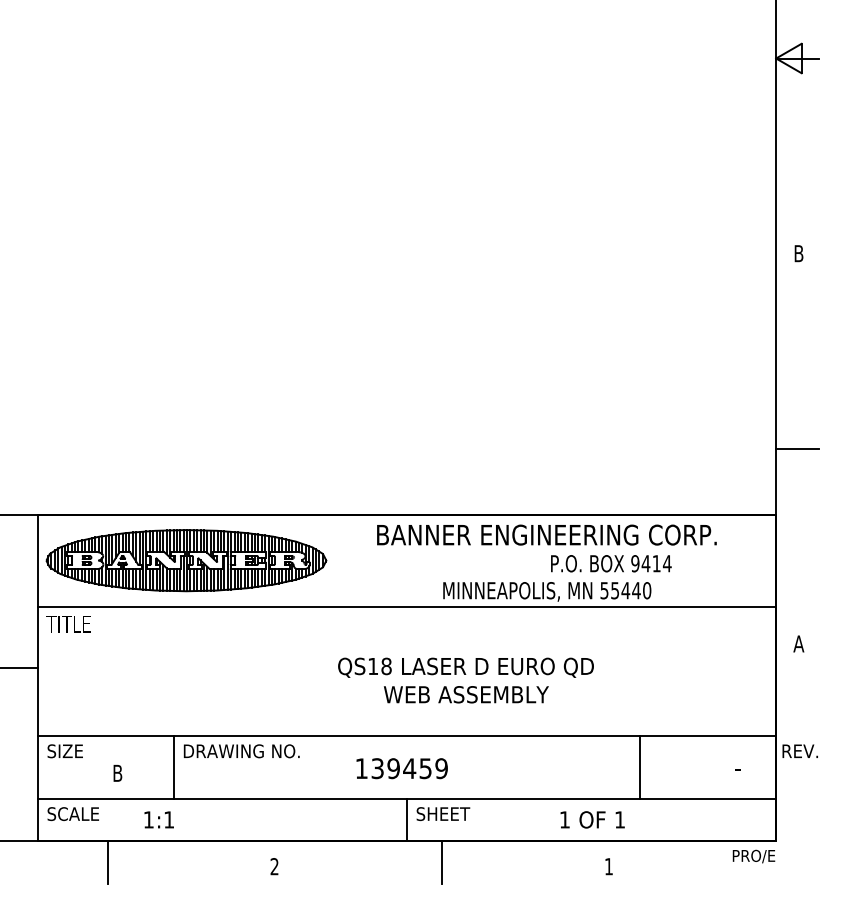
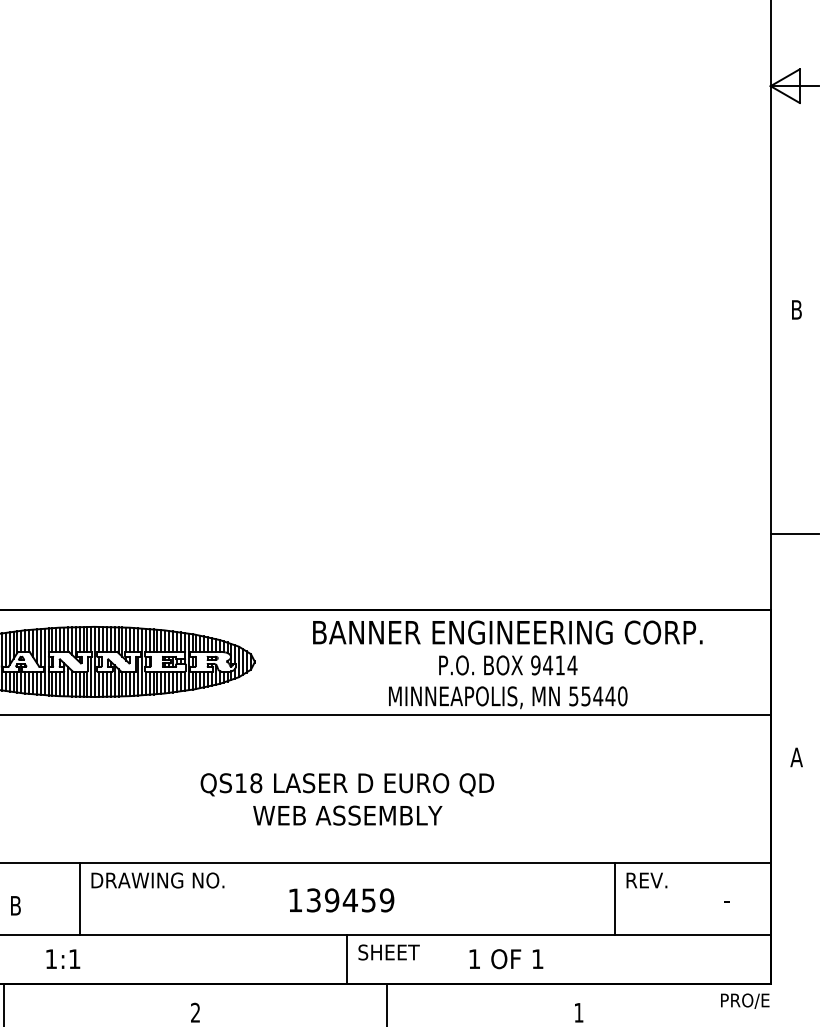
text: (611, 563) -> (508, 665), moved
text: (465, 680) -> (346, 799), moved
text: (799, 750) -> (646, 879), moved
text: (592, 819) -> (506, 958), moved

